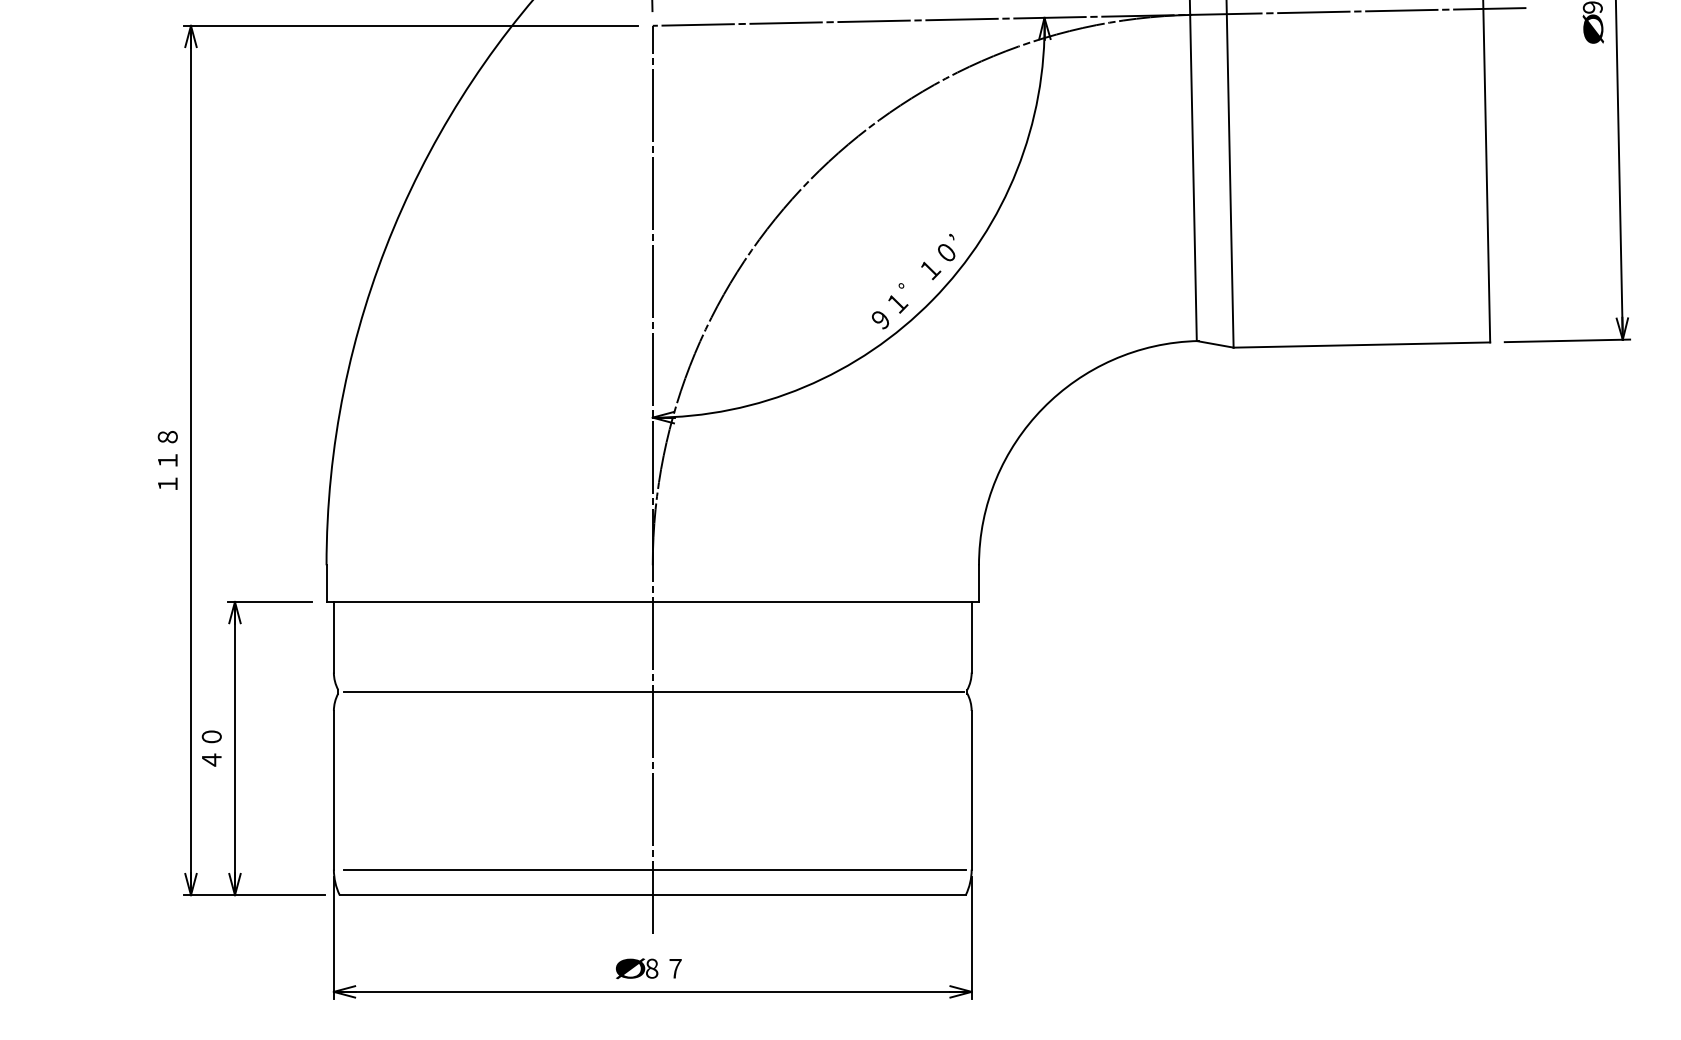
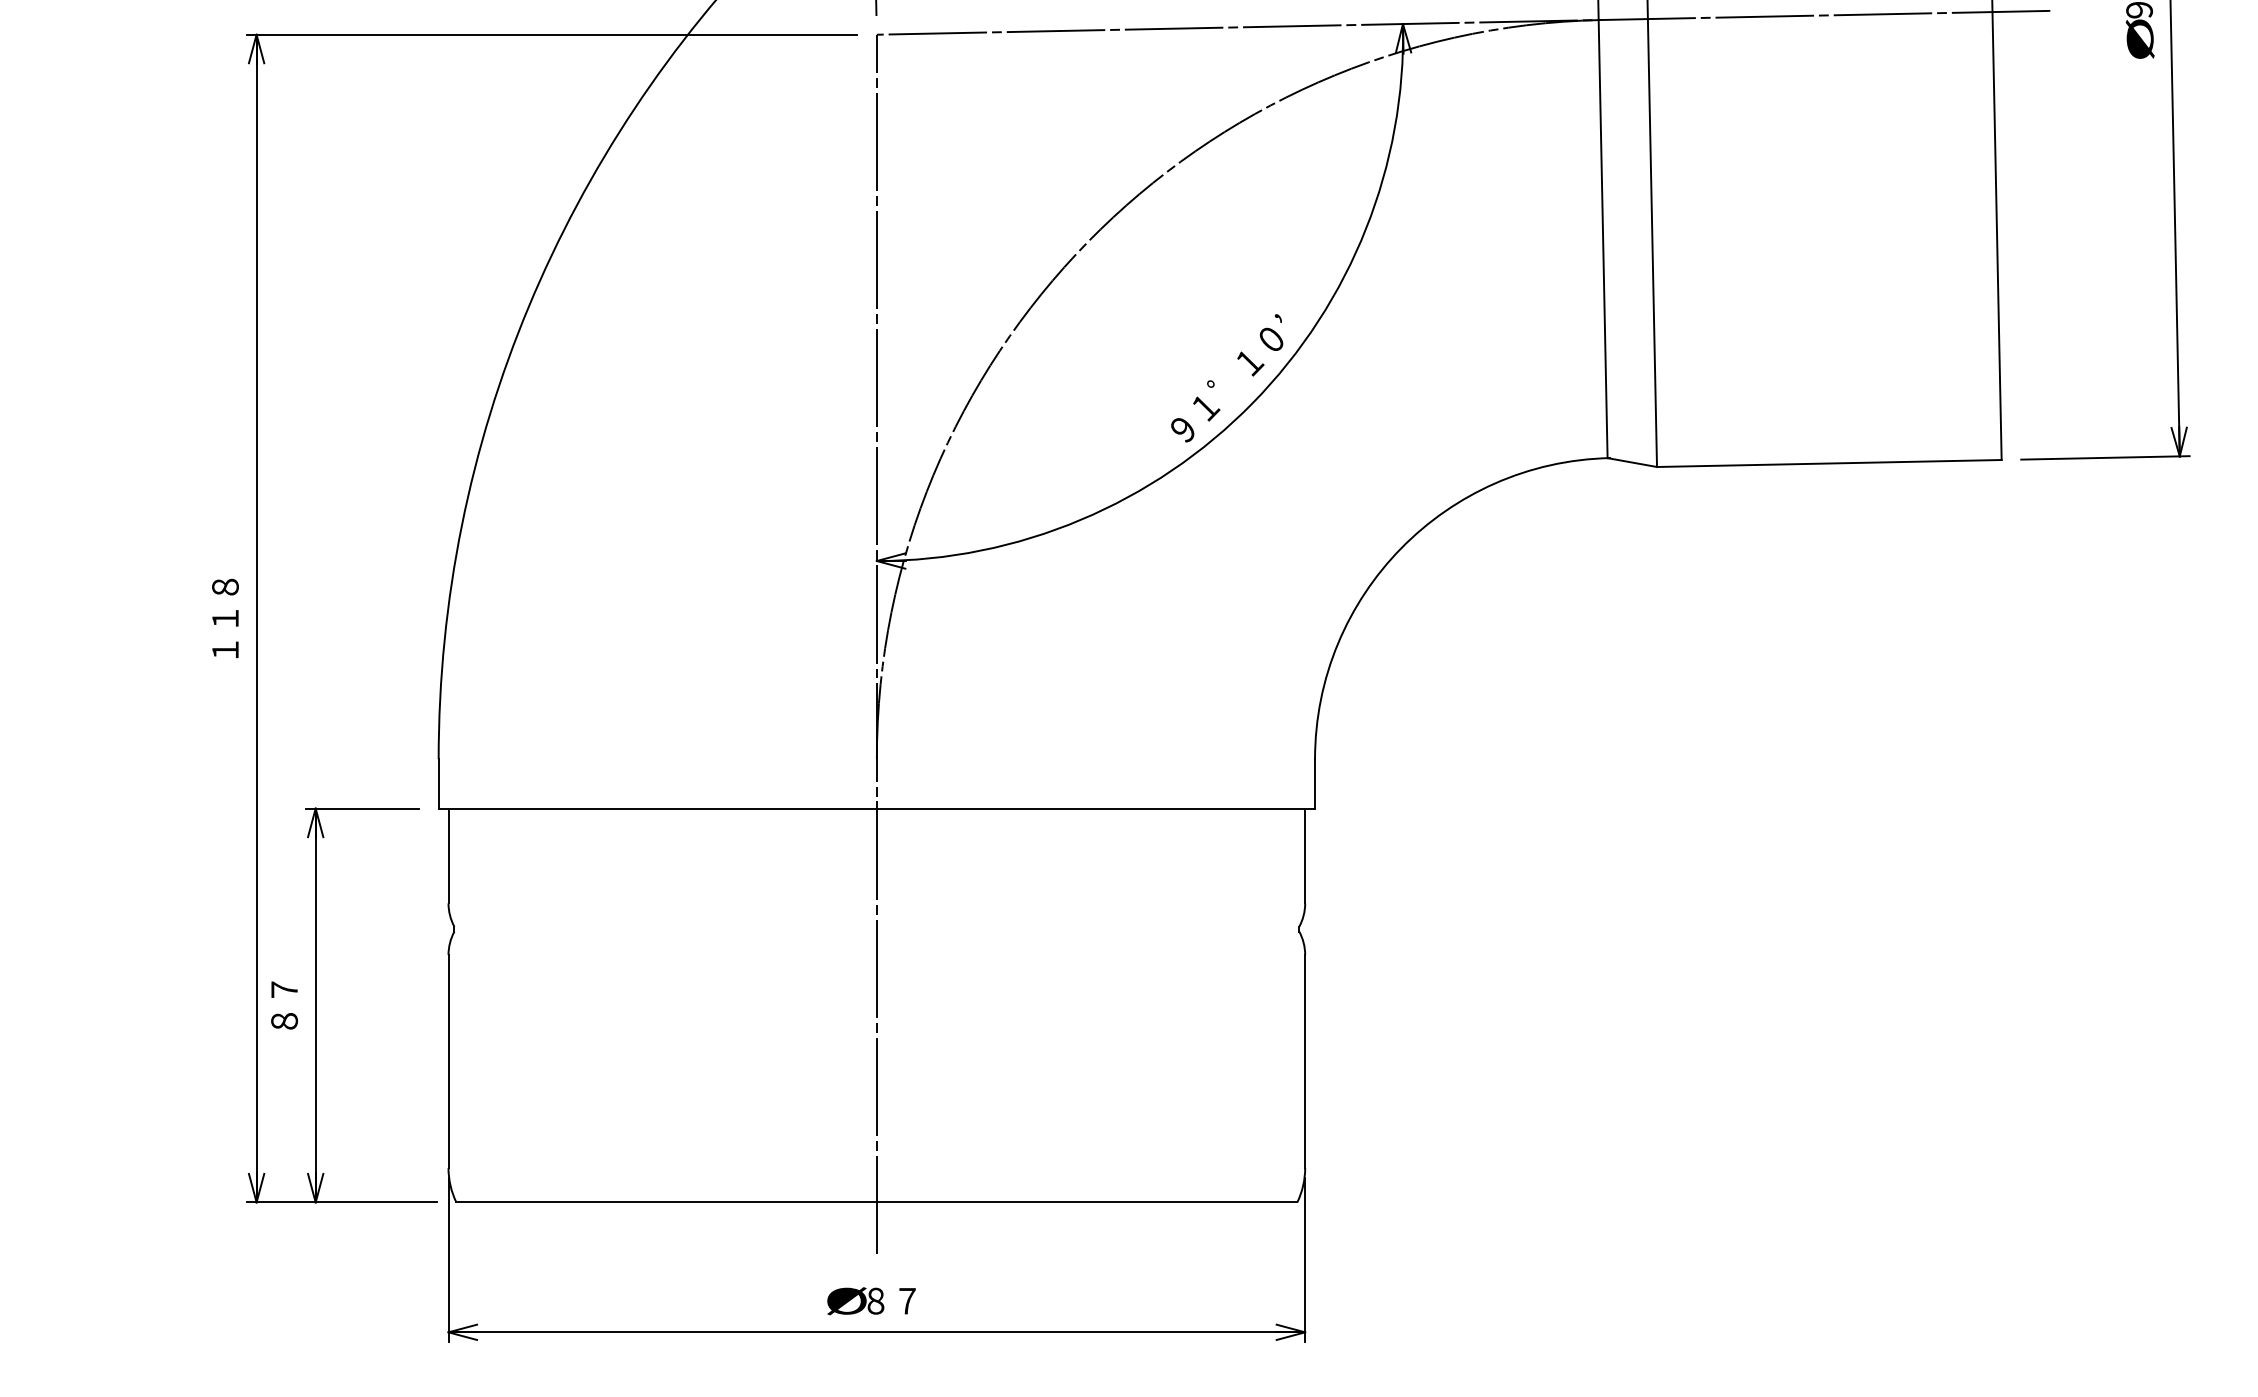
line: (653, 691) -> (877, 929), removed
text: (211, 748) -> (284, 1005), ４０ -> ８７
line: (654, 869) -> (879, 1168), removed

